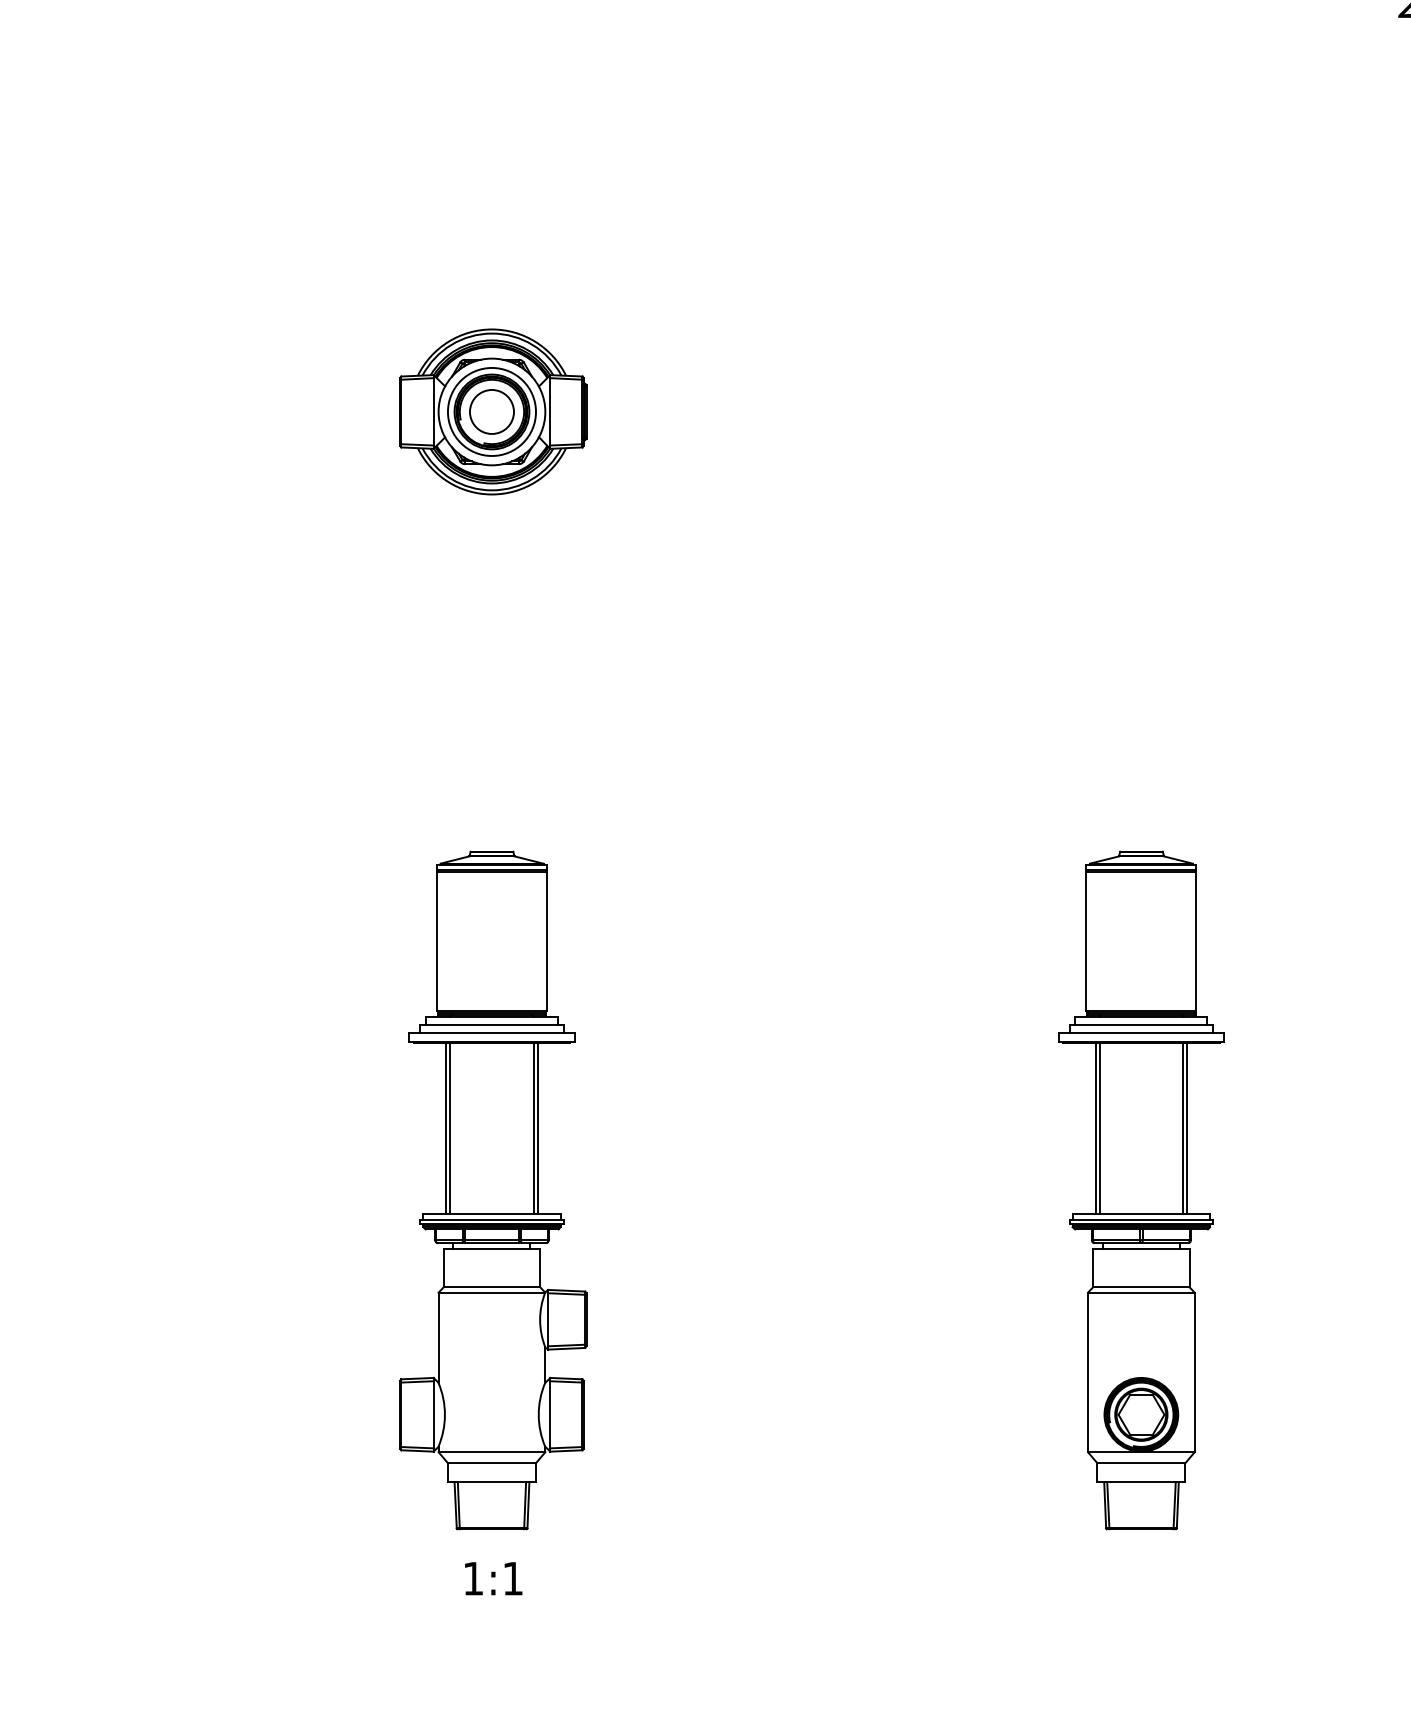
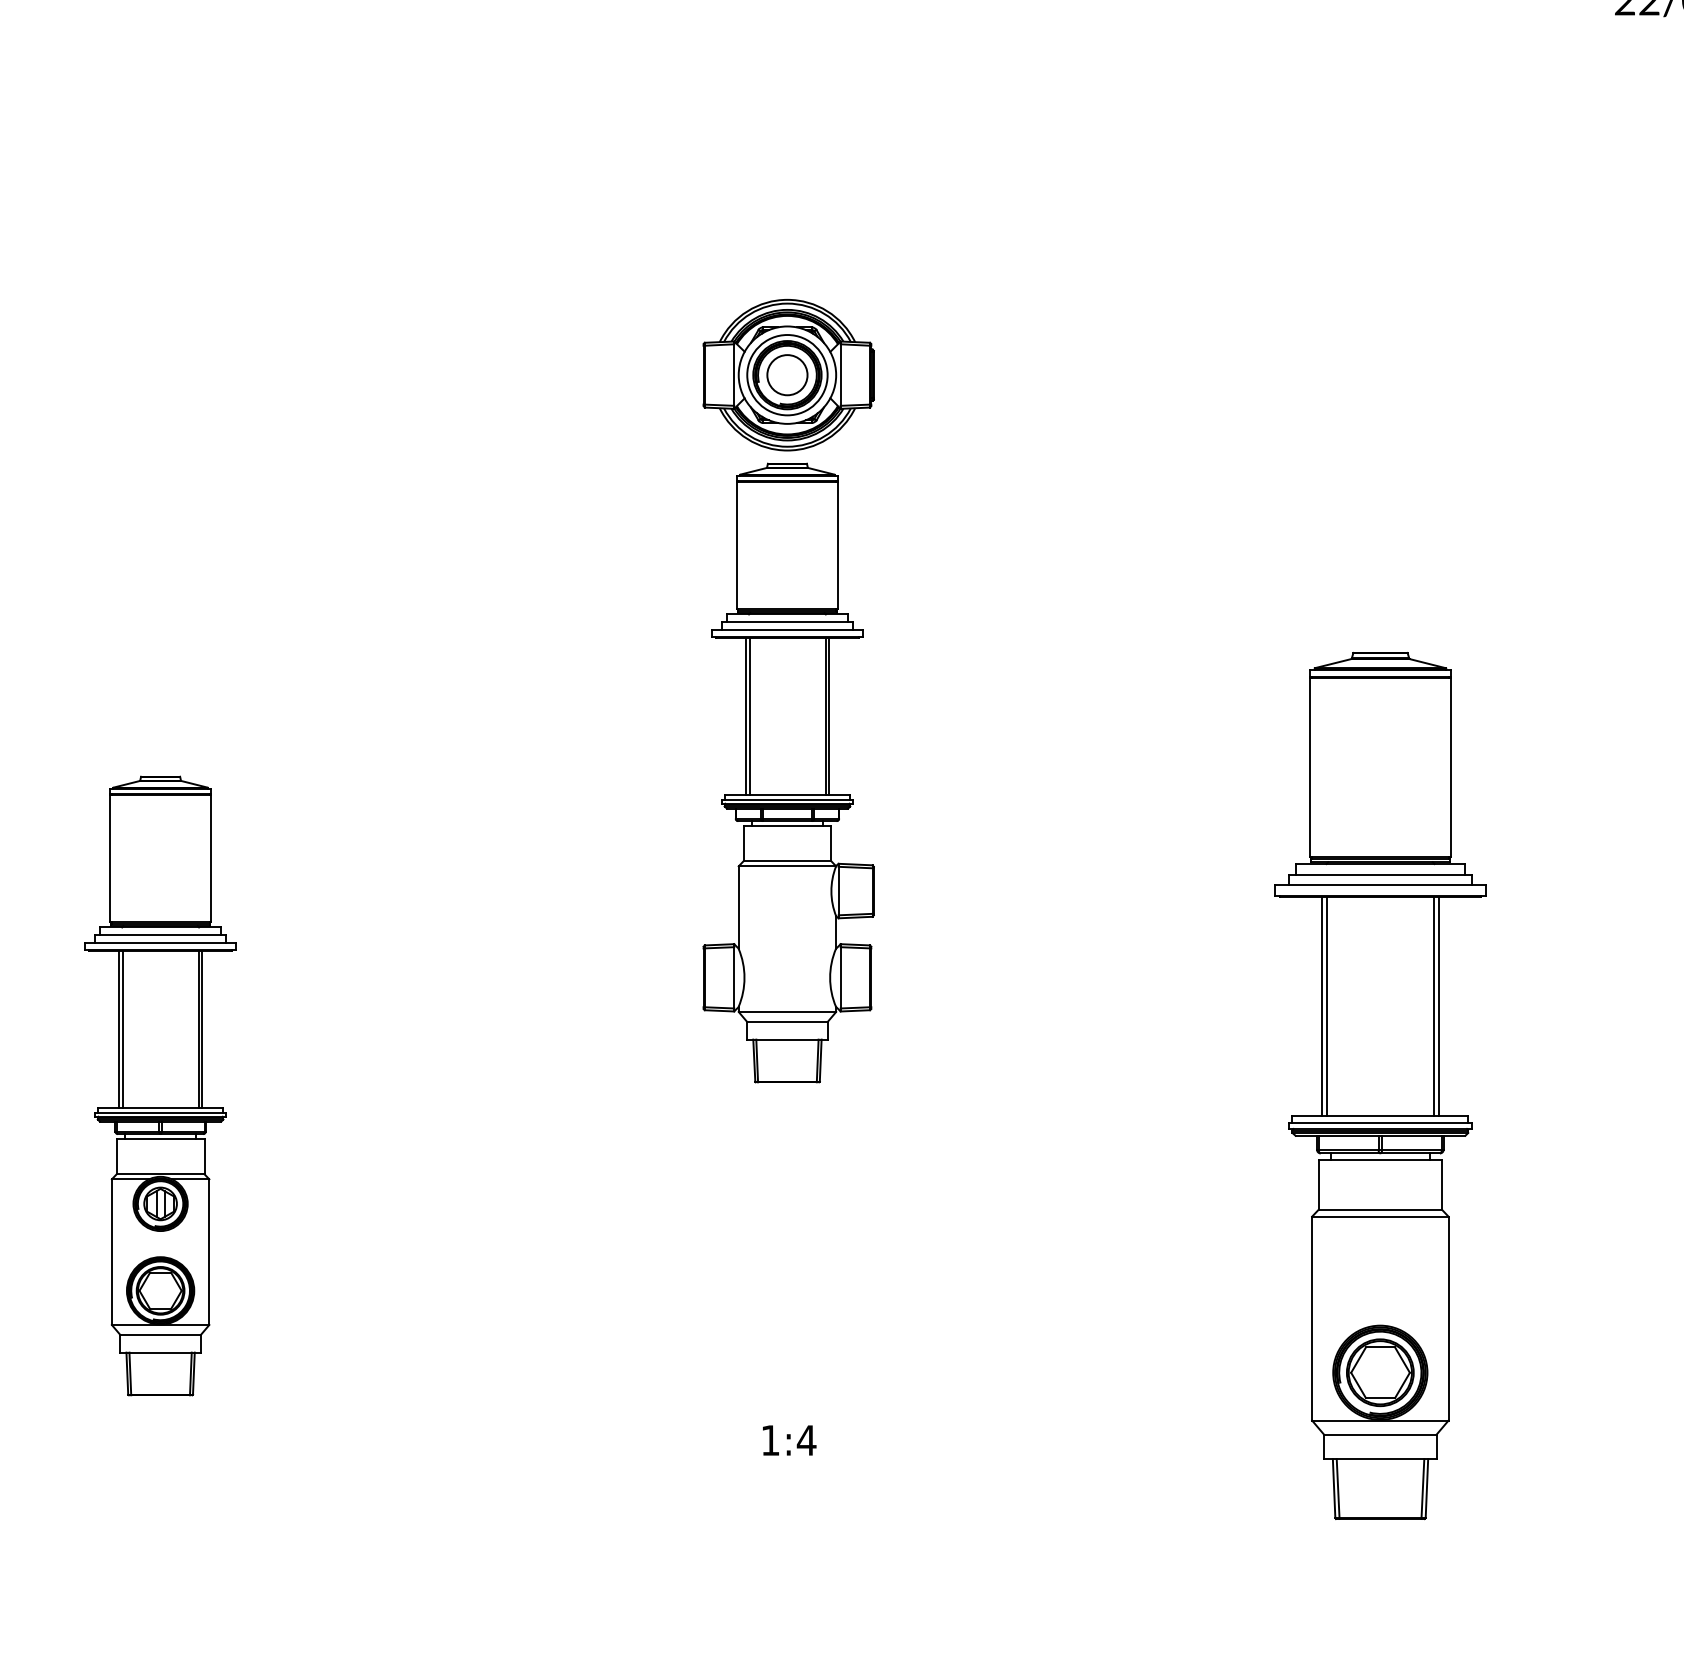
part: (493, 1189) -> (788, 772), moved
part: (1141, 1189) -> (1380, 1085), size x1.4
text: (512, 1578) -> (806, 1440), 1:1 -> 1:4

